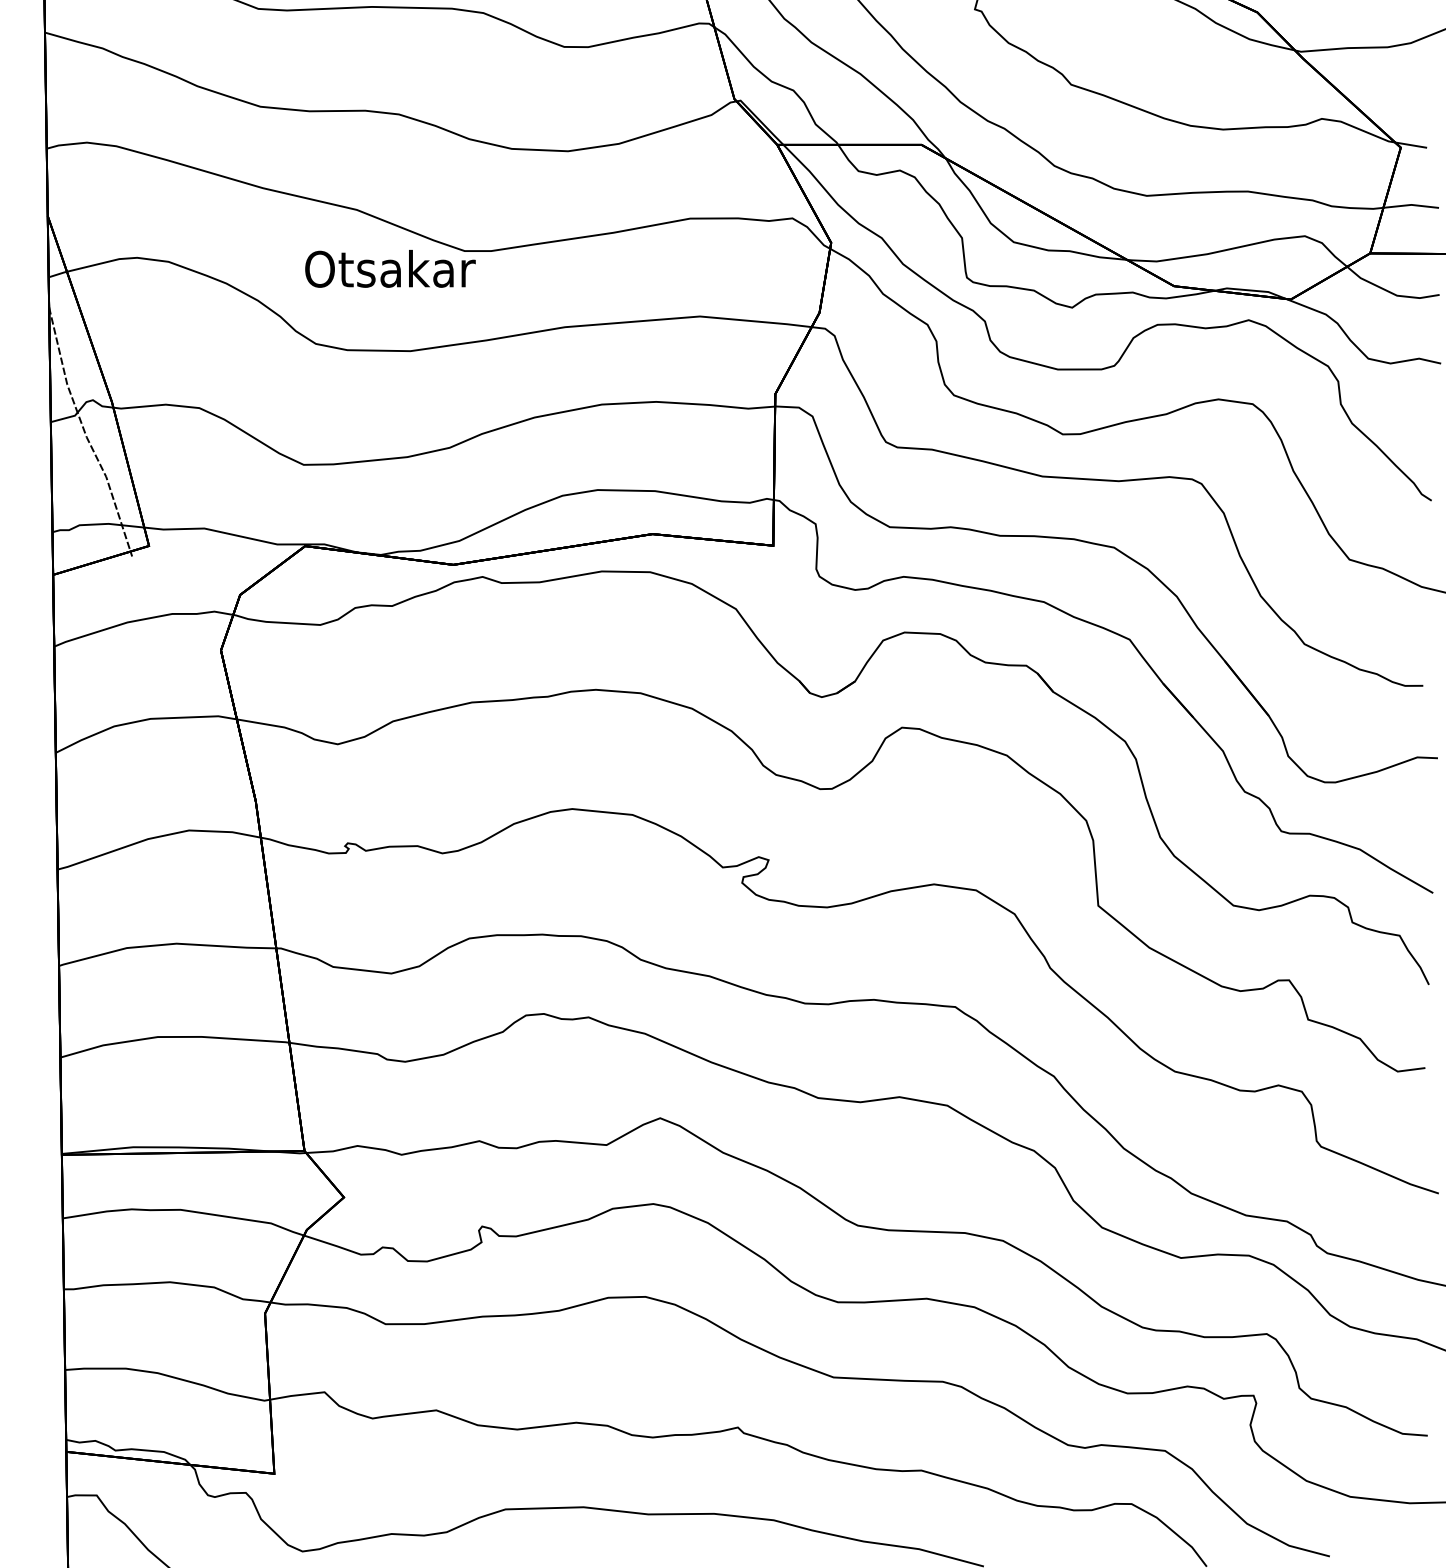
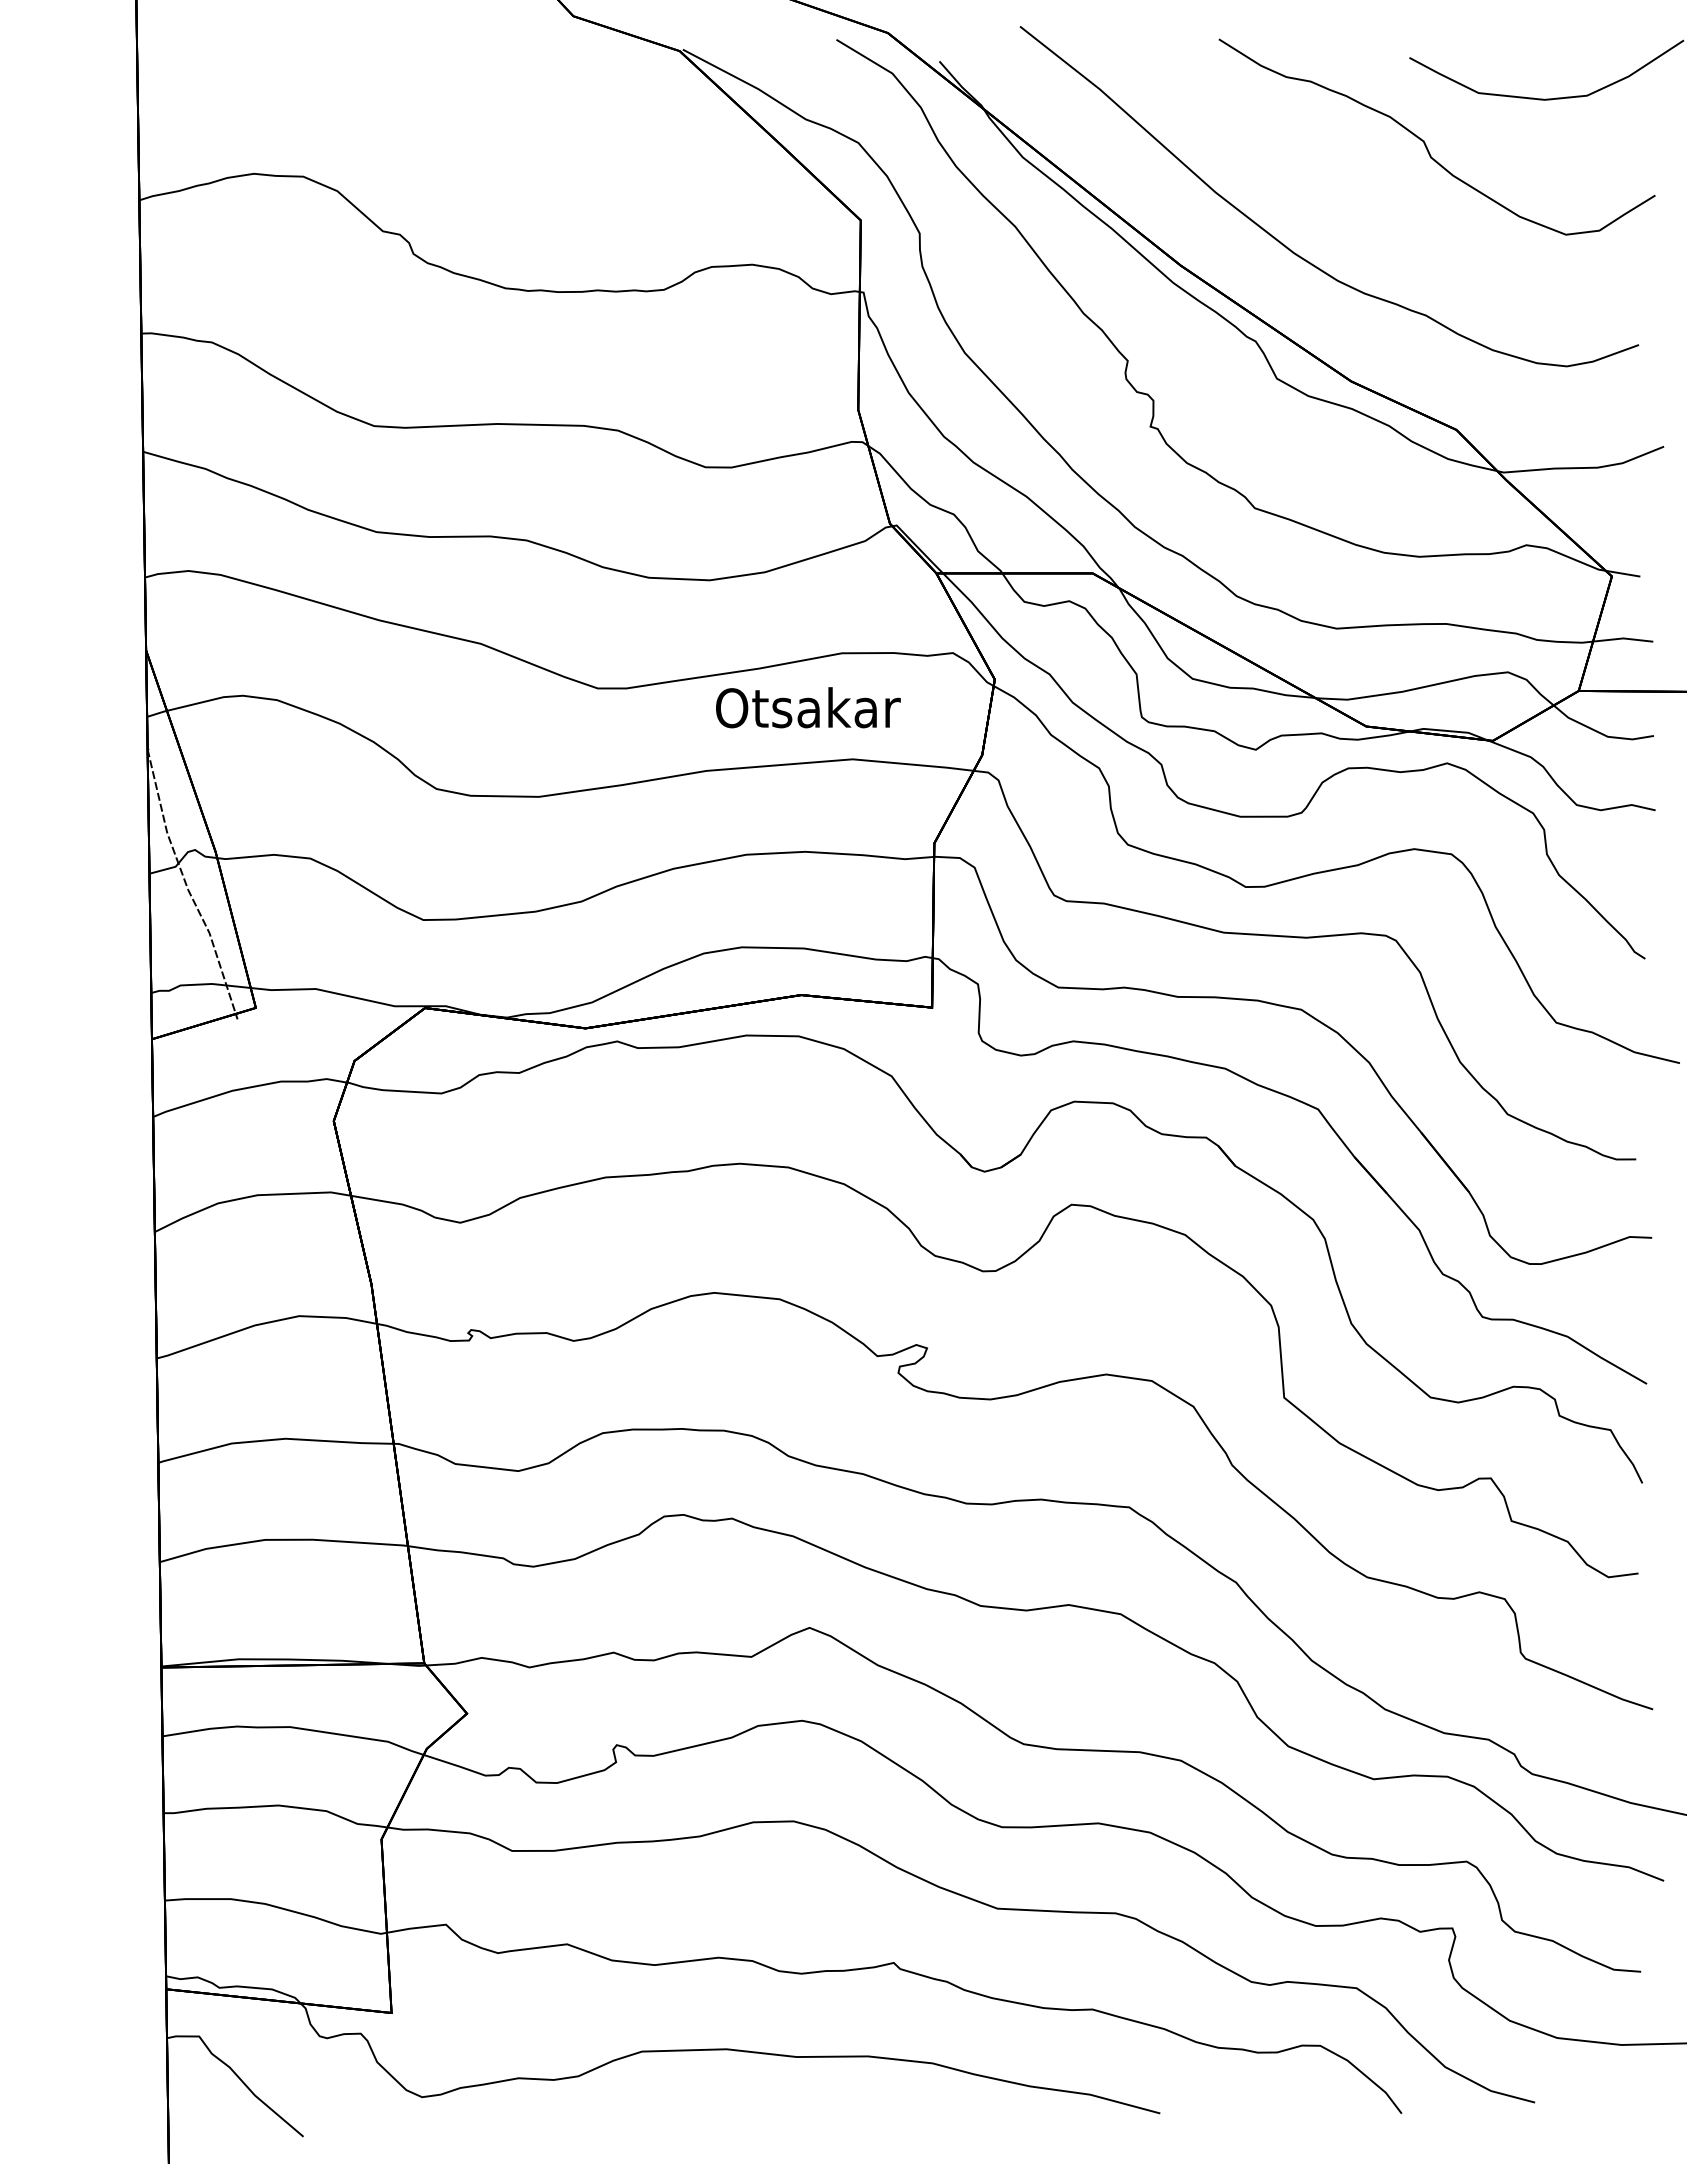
text: (390, 268) -> (808, 707), moved

